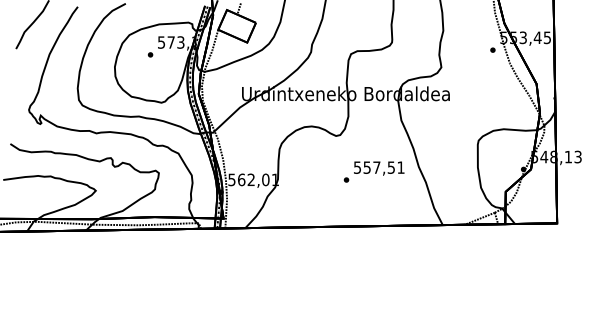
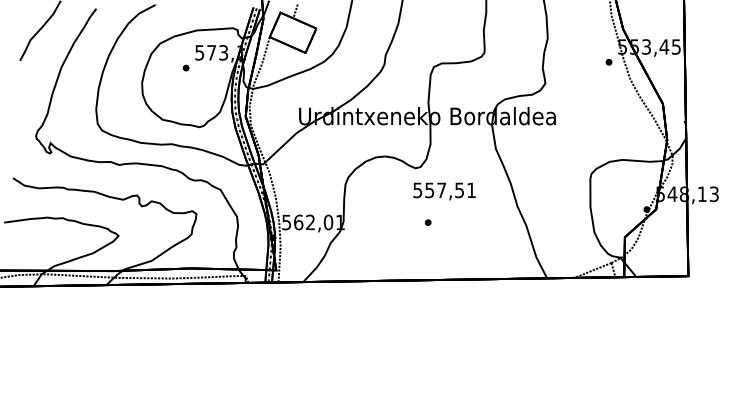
text: (379, 168) -> (444, 191), moved

